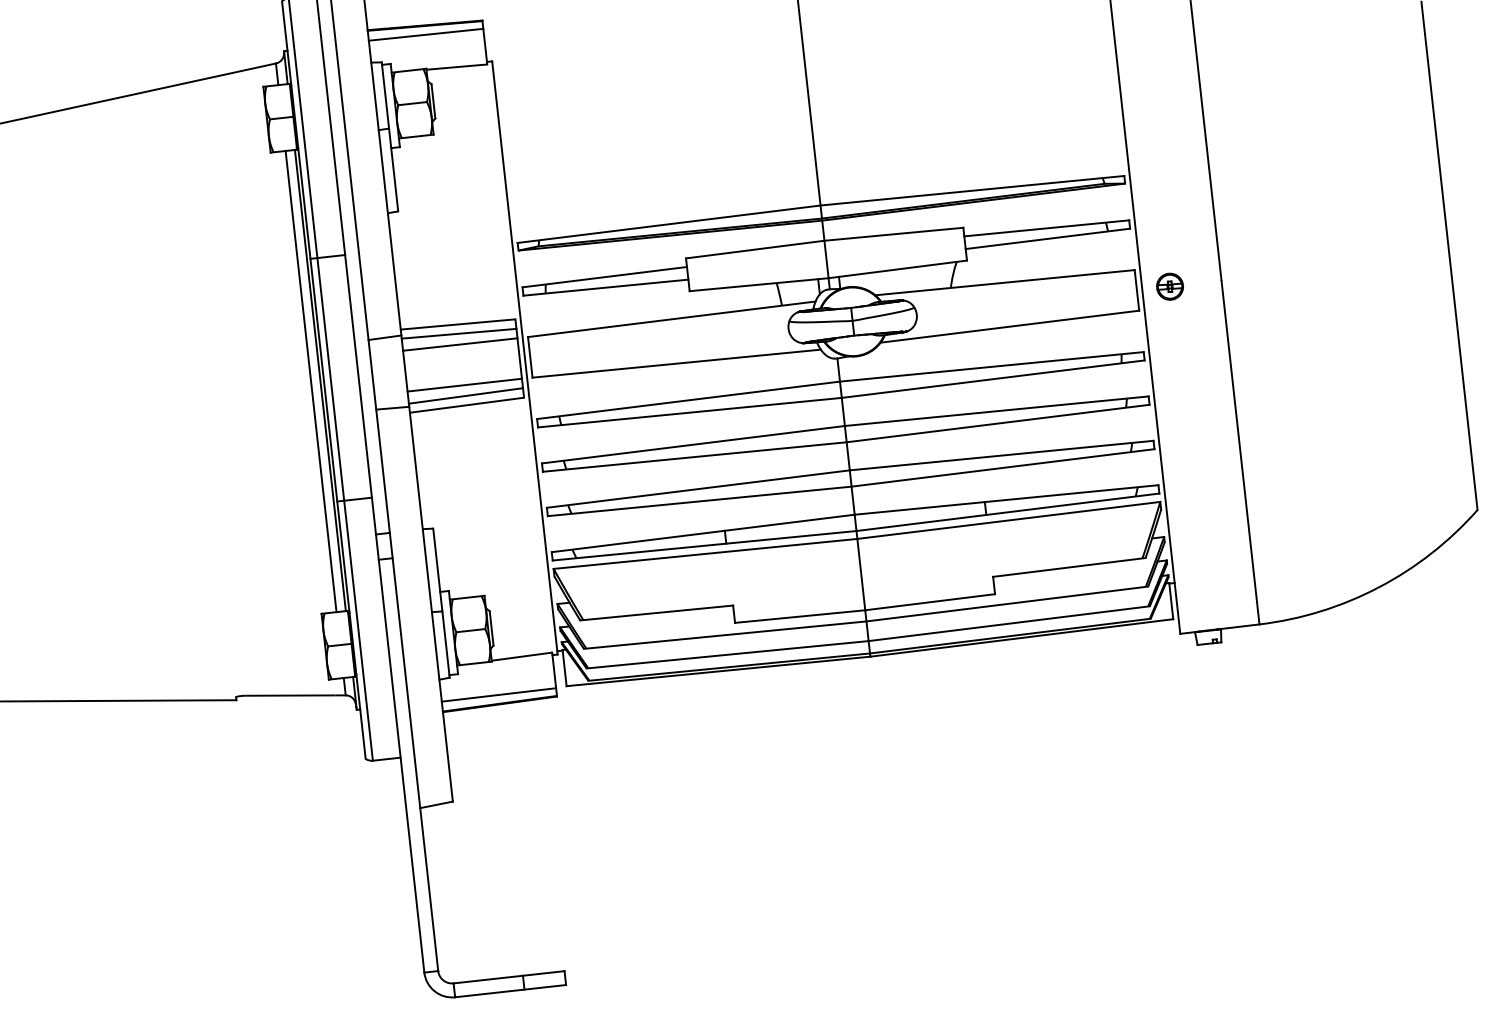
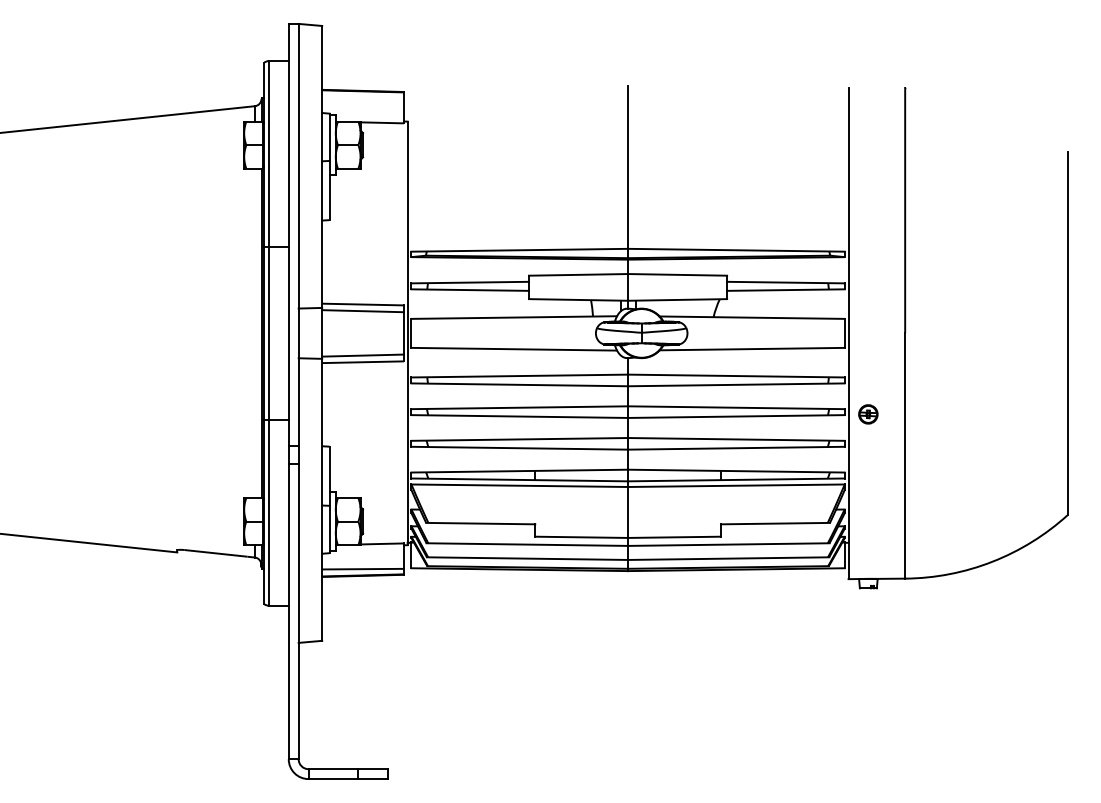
line: (425, 34) -> (362, 97), removed
part: (1170, 286) -> (868, 414), moved
line: (459, 344) -> (362, 318), removed
line: (310, 381) -> (254, 333), removed
line: (463, 384) -> (362, 347), removed

